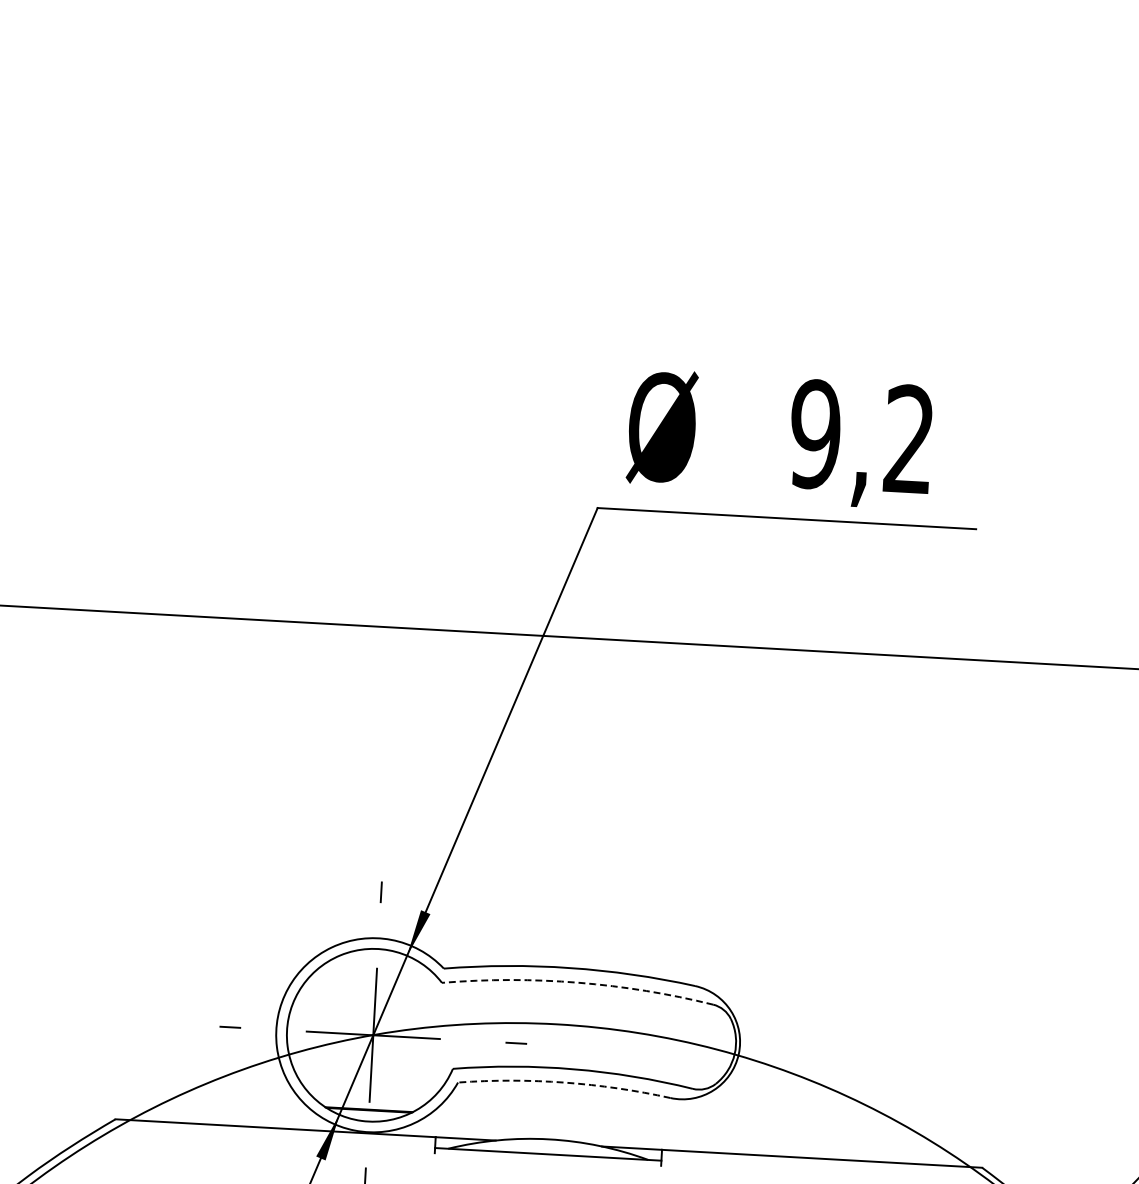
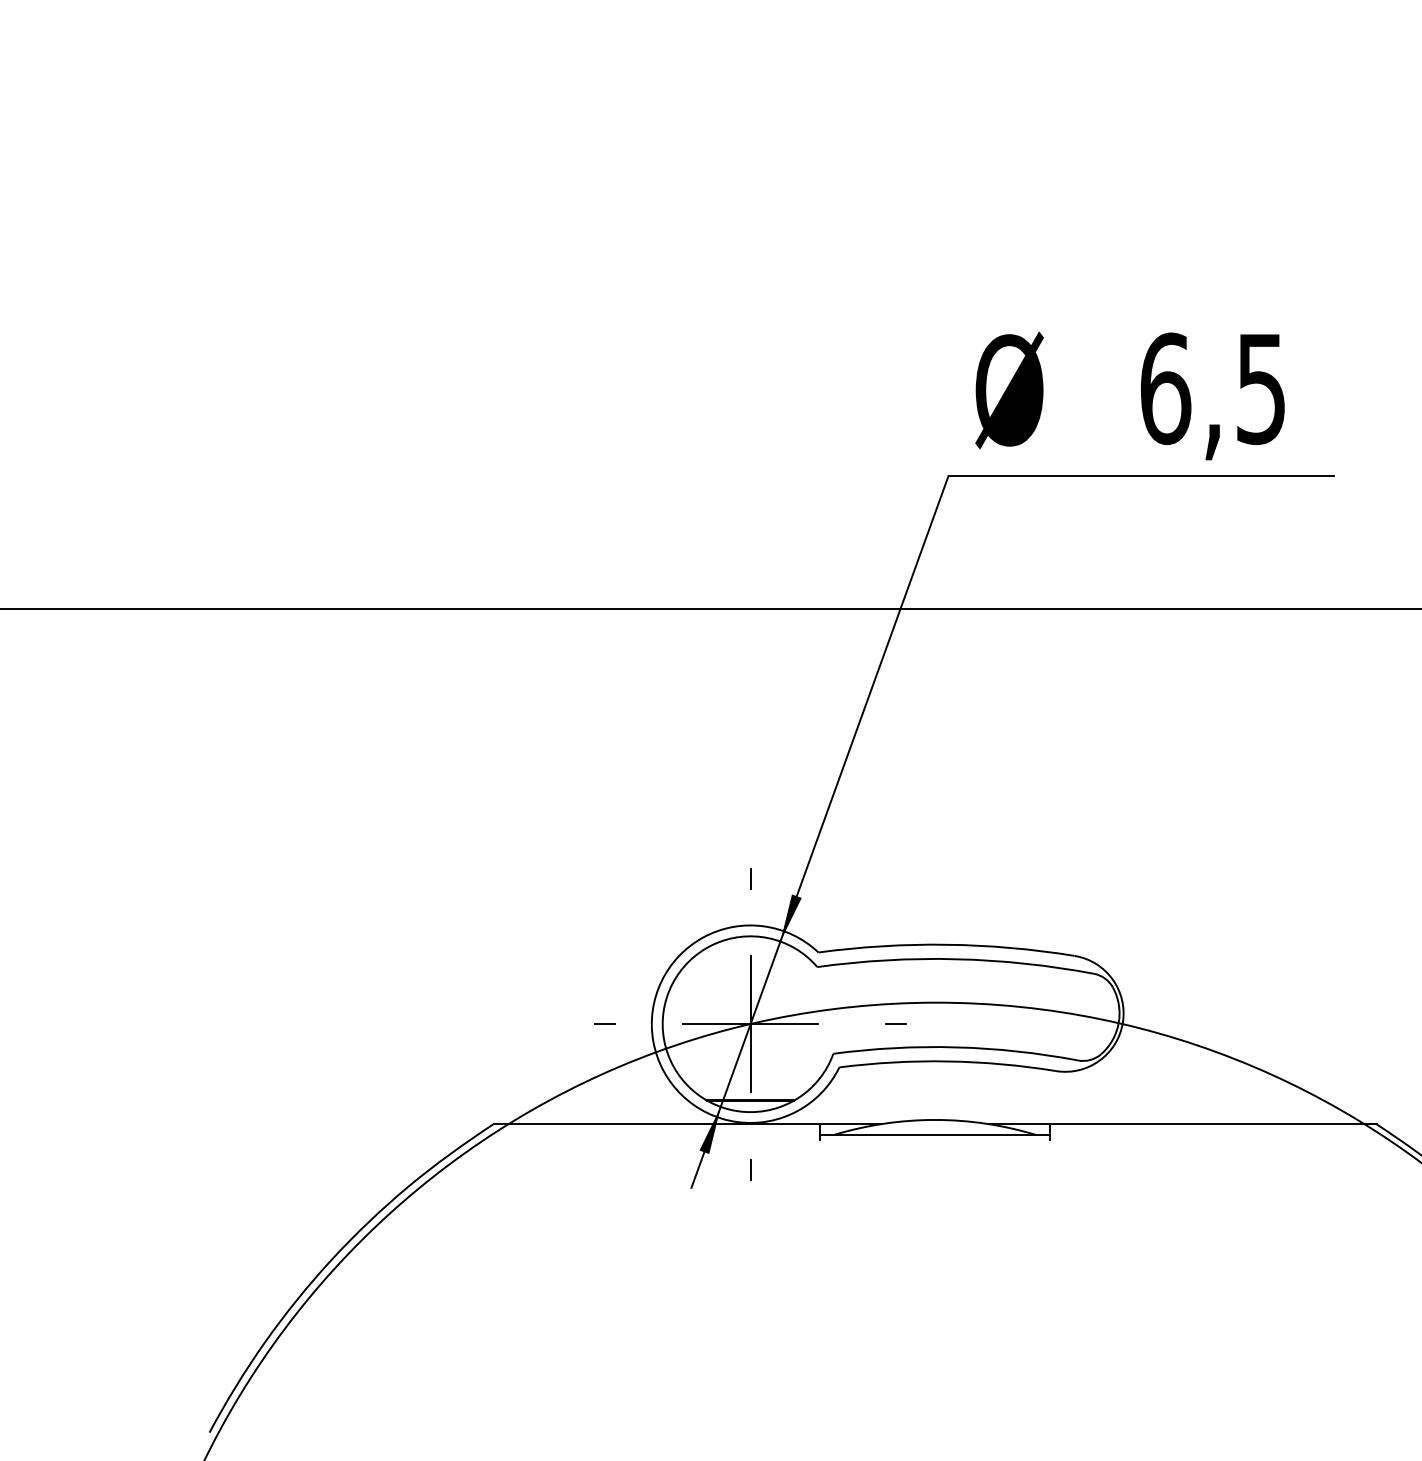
text: (861, 436) -> (1212, 388), 9,2 -> 6,5
arc: (578, 983) -> (956, 959), dashed -> solid
arc: (564, 1082) -> (947, 1061), dashed -> solid

